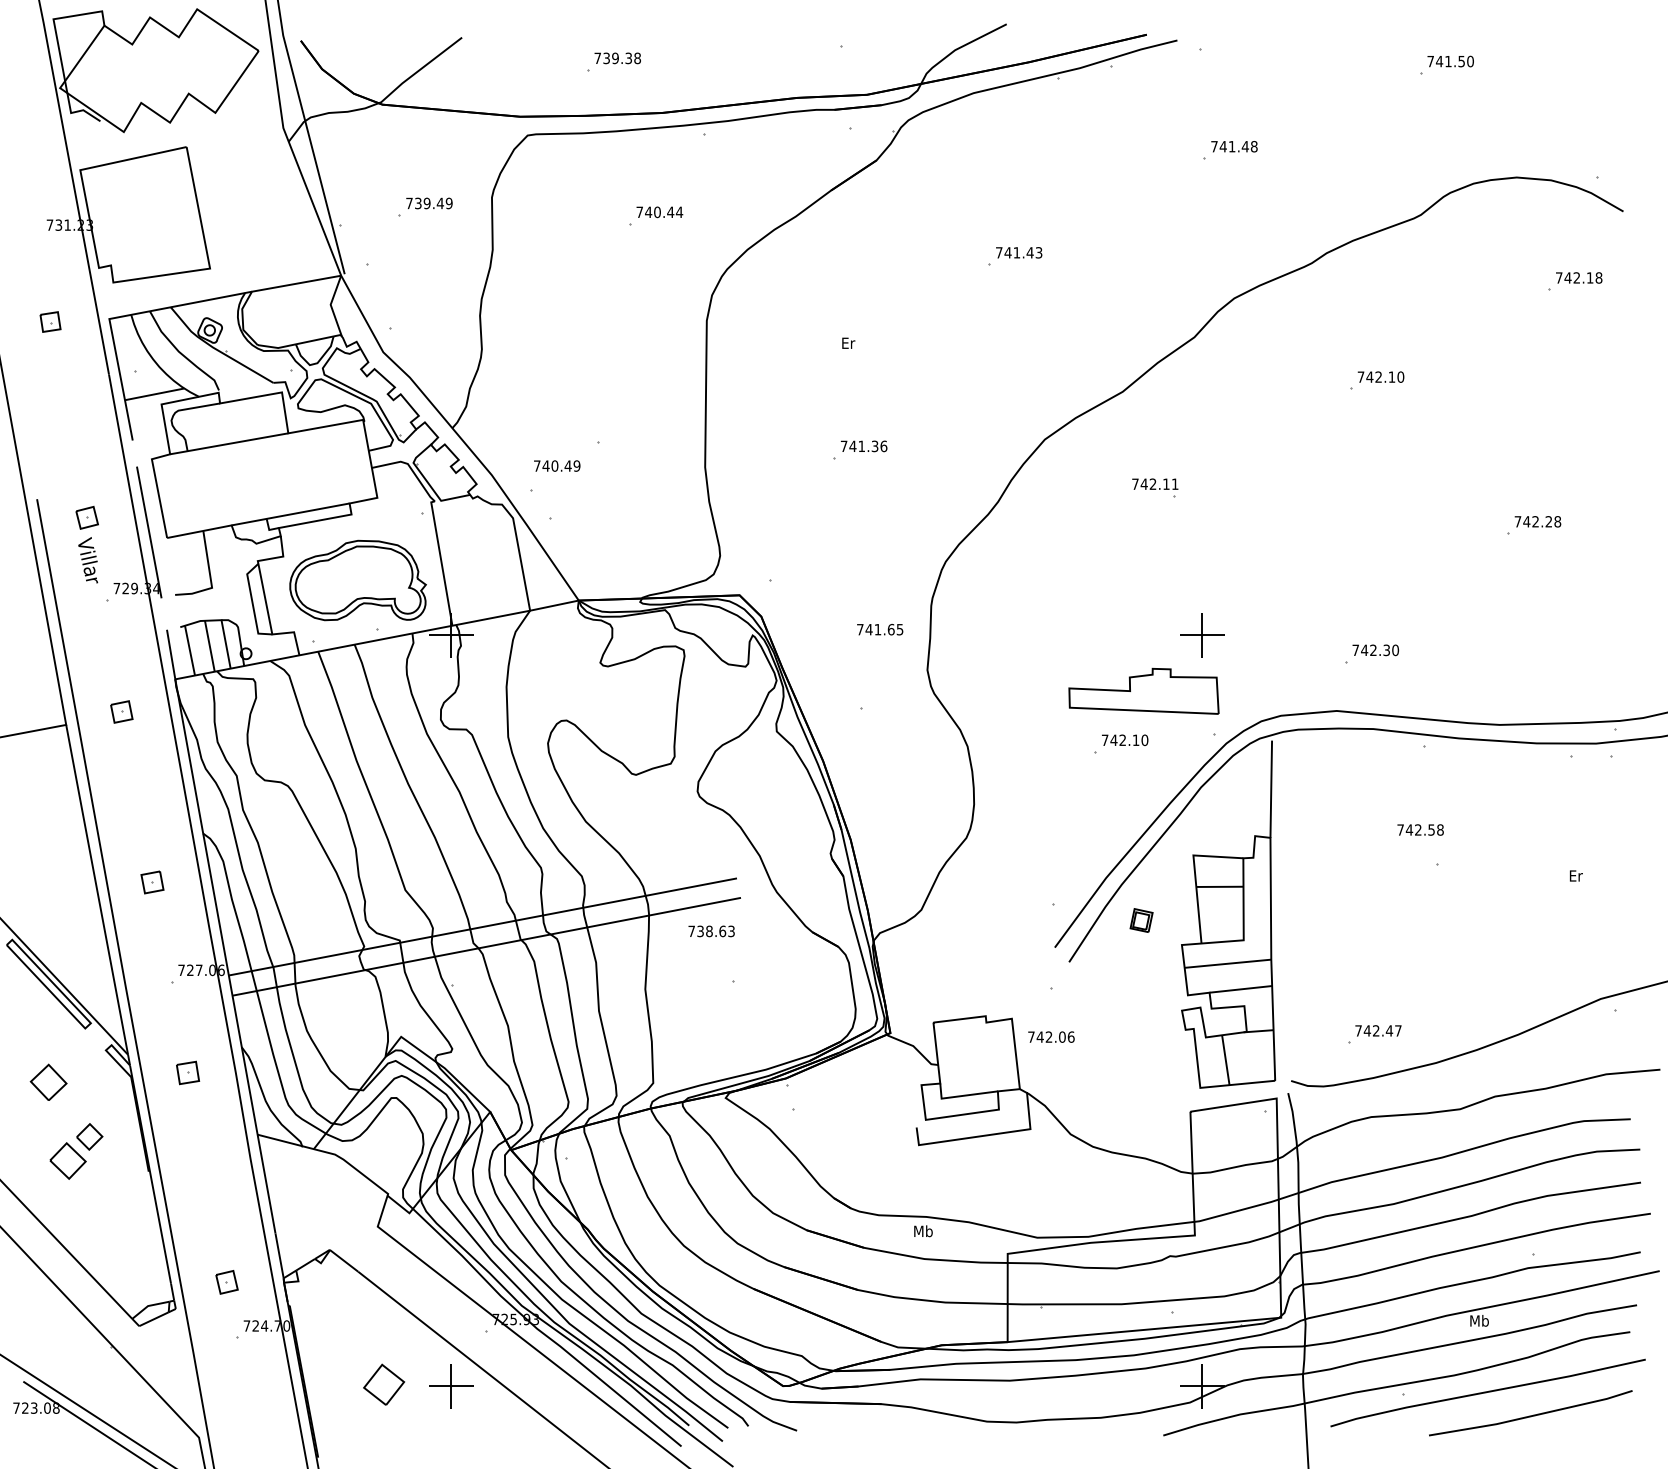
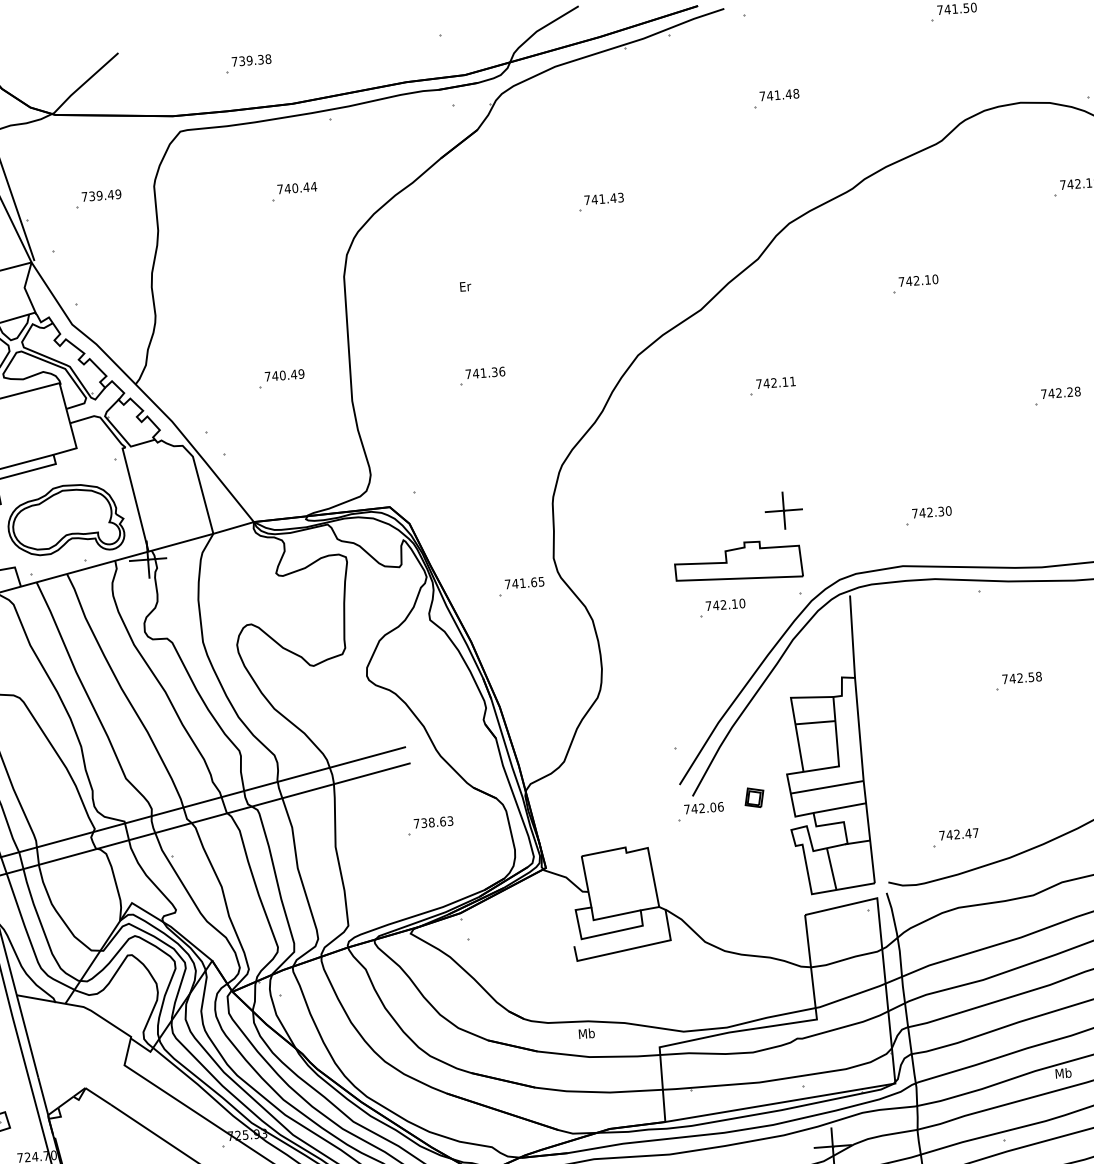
text: (557, 465) -> (284, 374), moved
text: (1155, 483) -> (776, 382), moved
text: (880, 629) -> (524, 582), moved
text: (1420, 829) -> (1021, 677), moved
part: (1141, 920) -> (754, 797), moved
text: (711, 931) -> (433, 822), moved
text: (1051, 1036) -> (704, 807), moved

